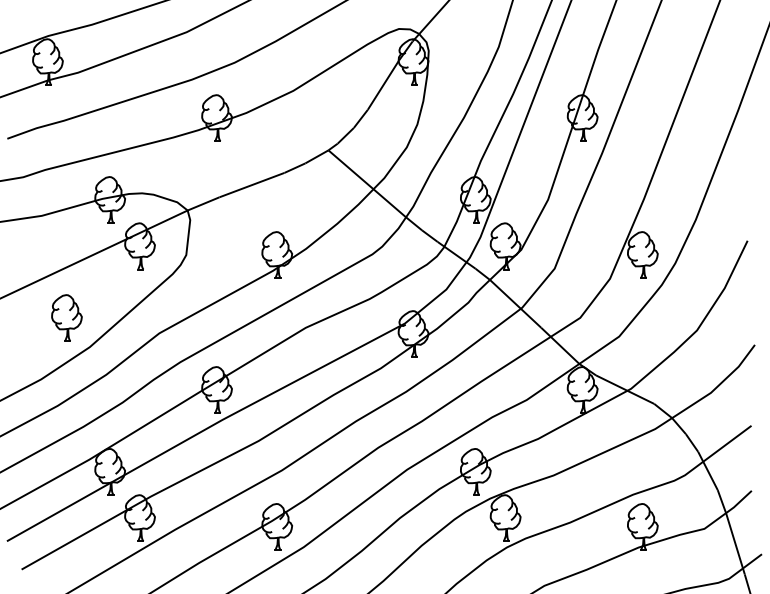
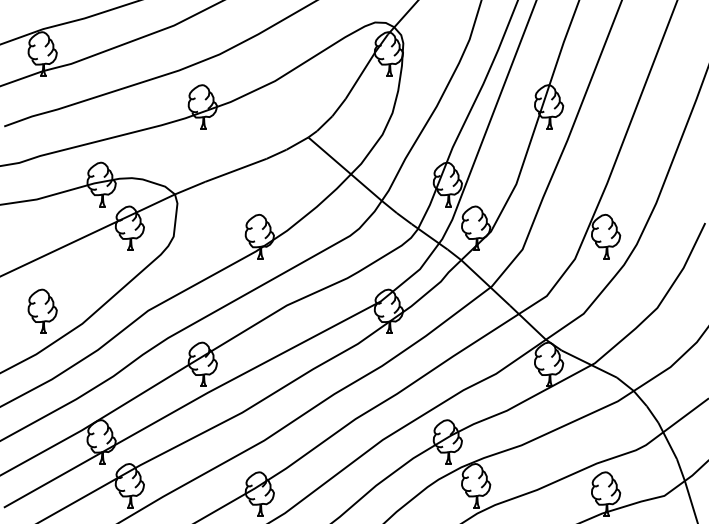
part: (66, 317) -> (42, 310), moved

